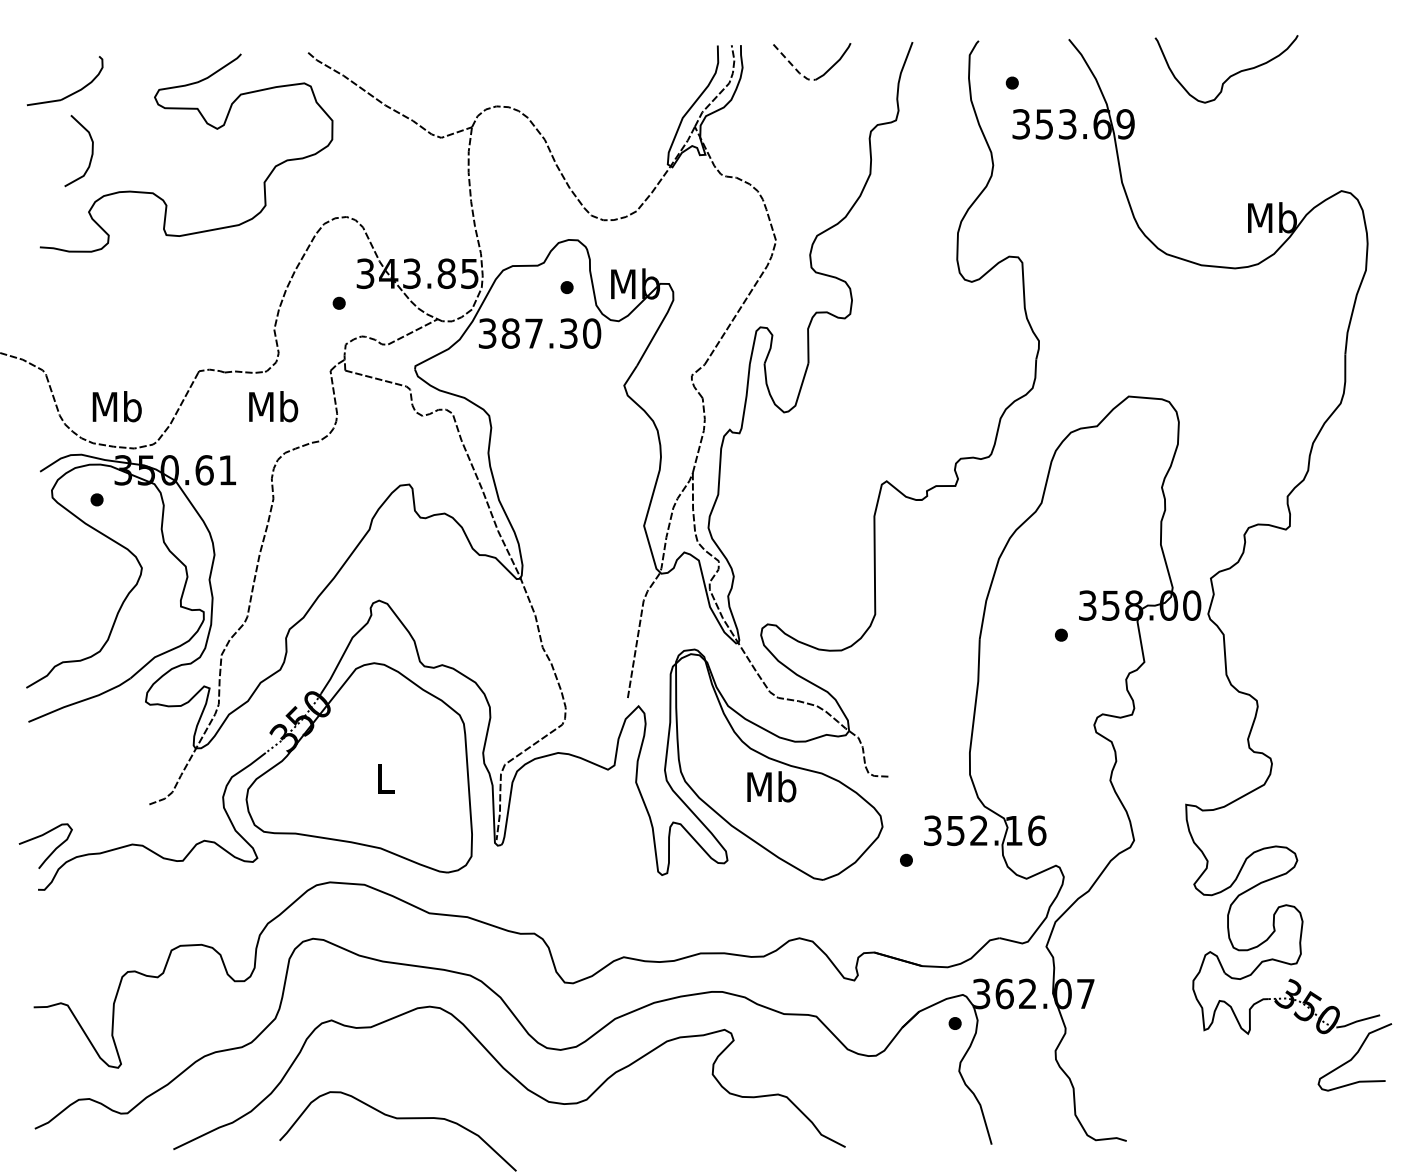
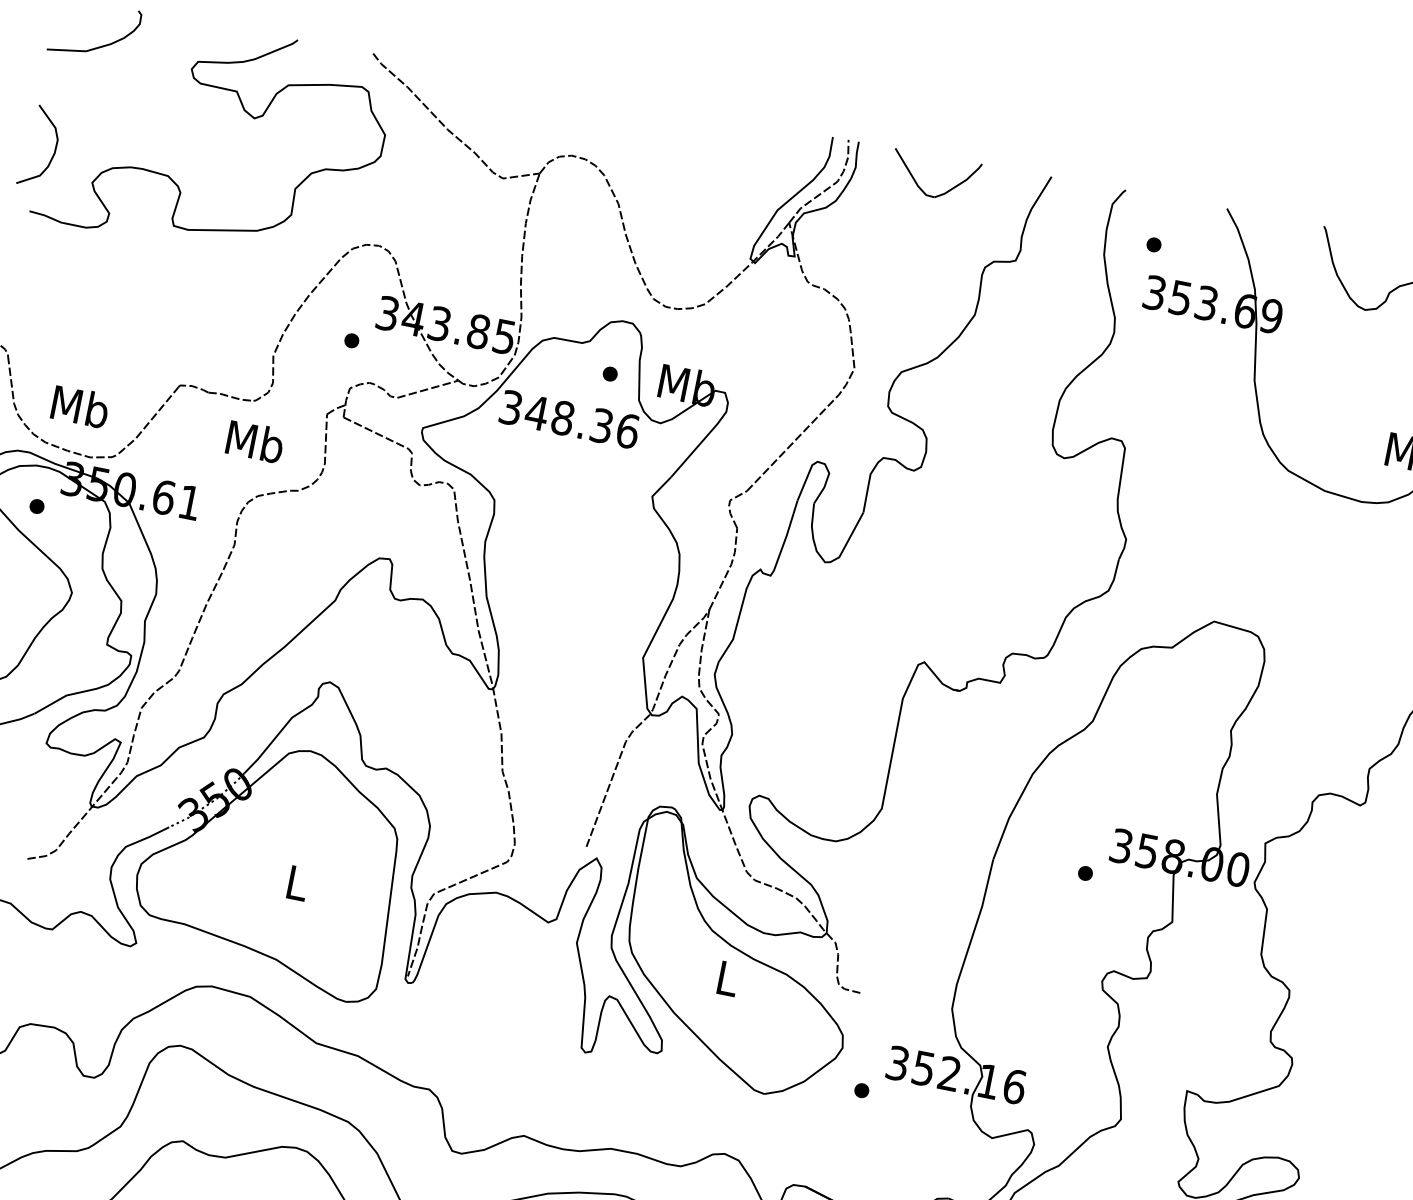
line: (793, 66) -> (912, 177), dashed -> solid
curve: (91, 151) -> (54, 150), moved
text: (551, 333) -> (582, 421), 387.30 -> 348.36
text: (771, 786) -> (727, 977), Mb -> L

